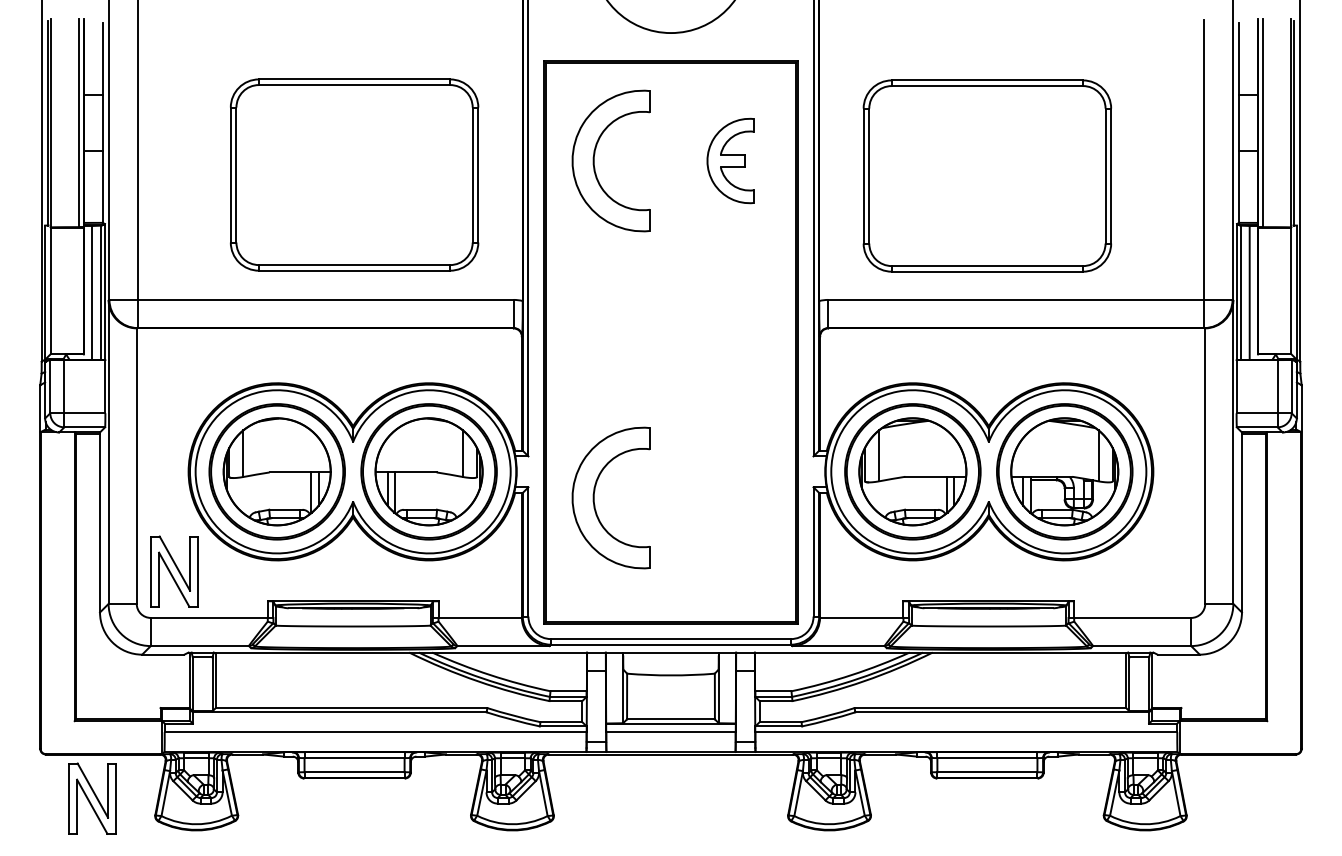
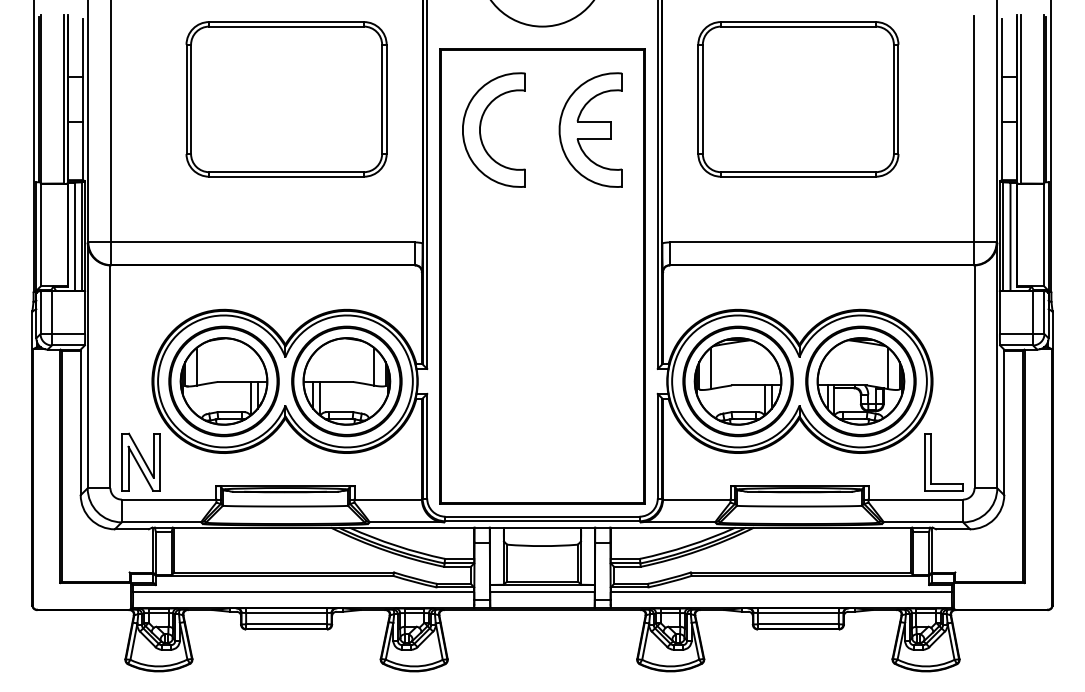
part: (730, 160) -> (590, 129), size x1.67
part: (354, 174) -> (286, 98), moved
part: (986, 175) -> (797, 98), moved
part: (594, 497) -> (480, 402), removed
part: (1152, 571) -> (931, 462), added
part: (92, 798) -> (74, 645), removed

